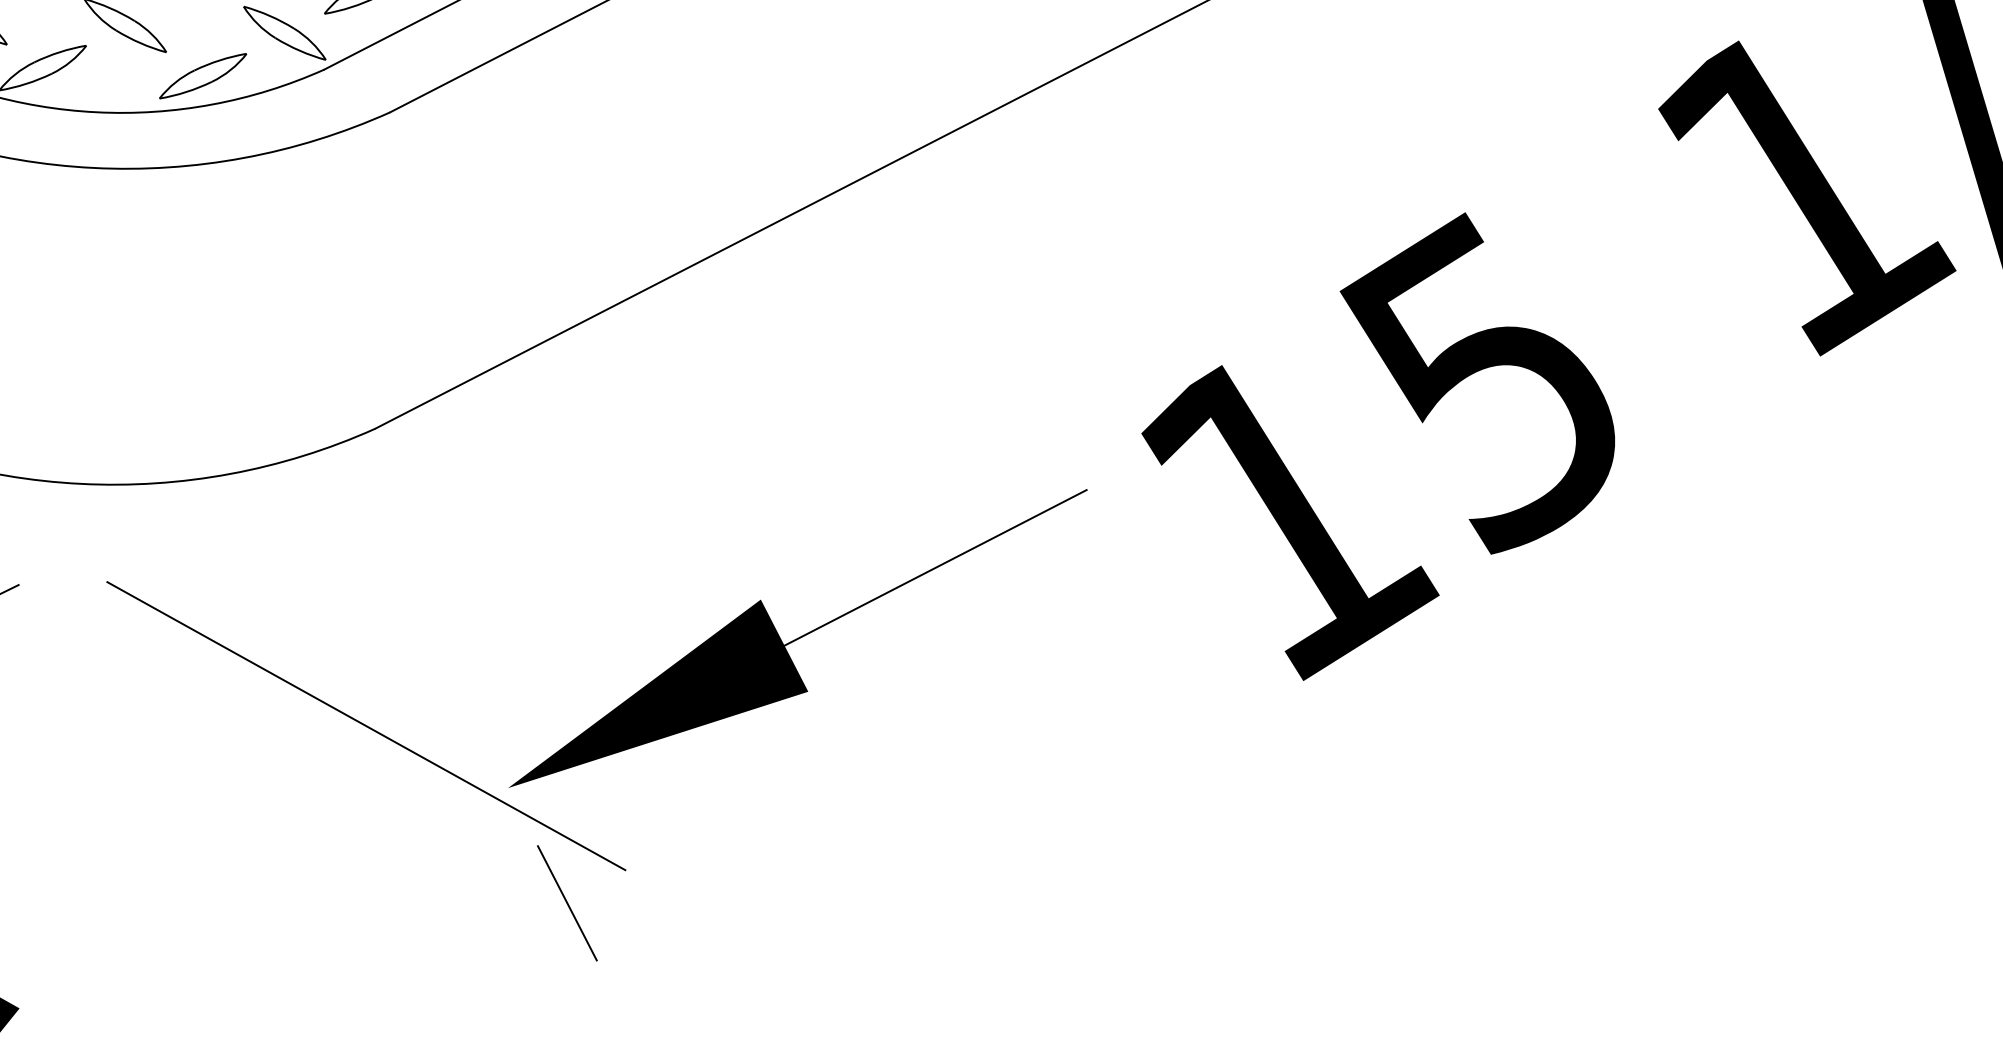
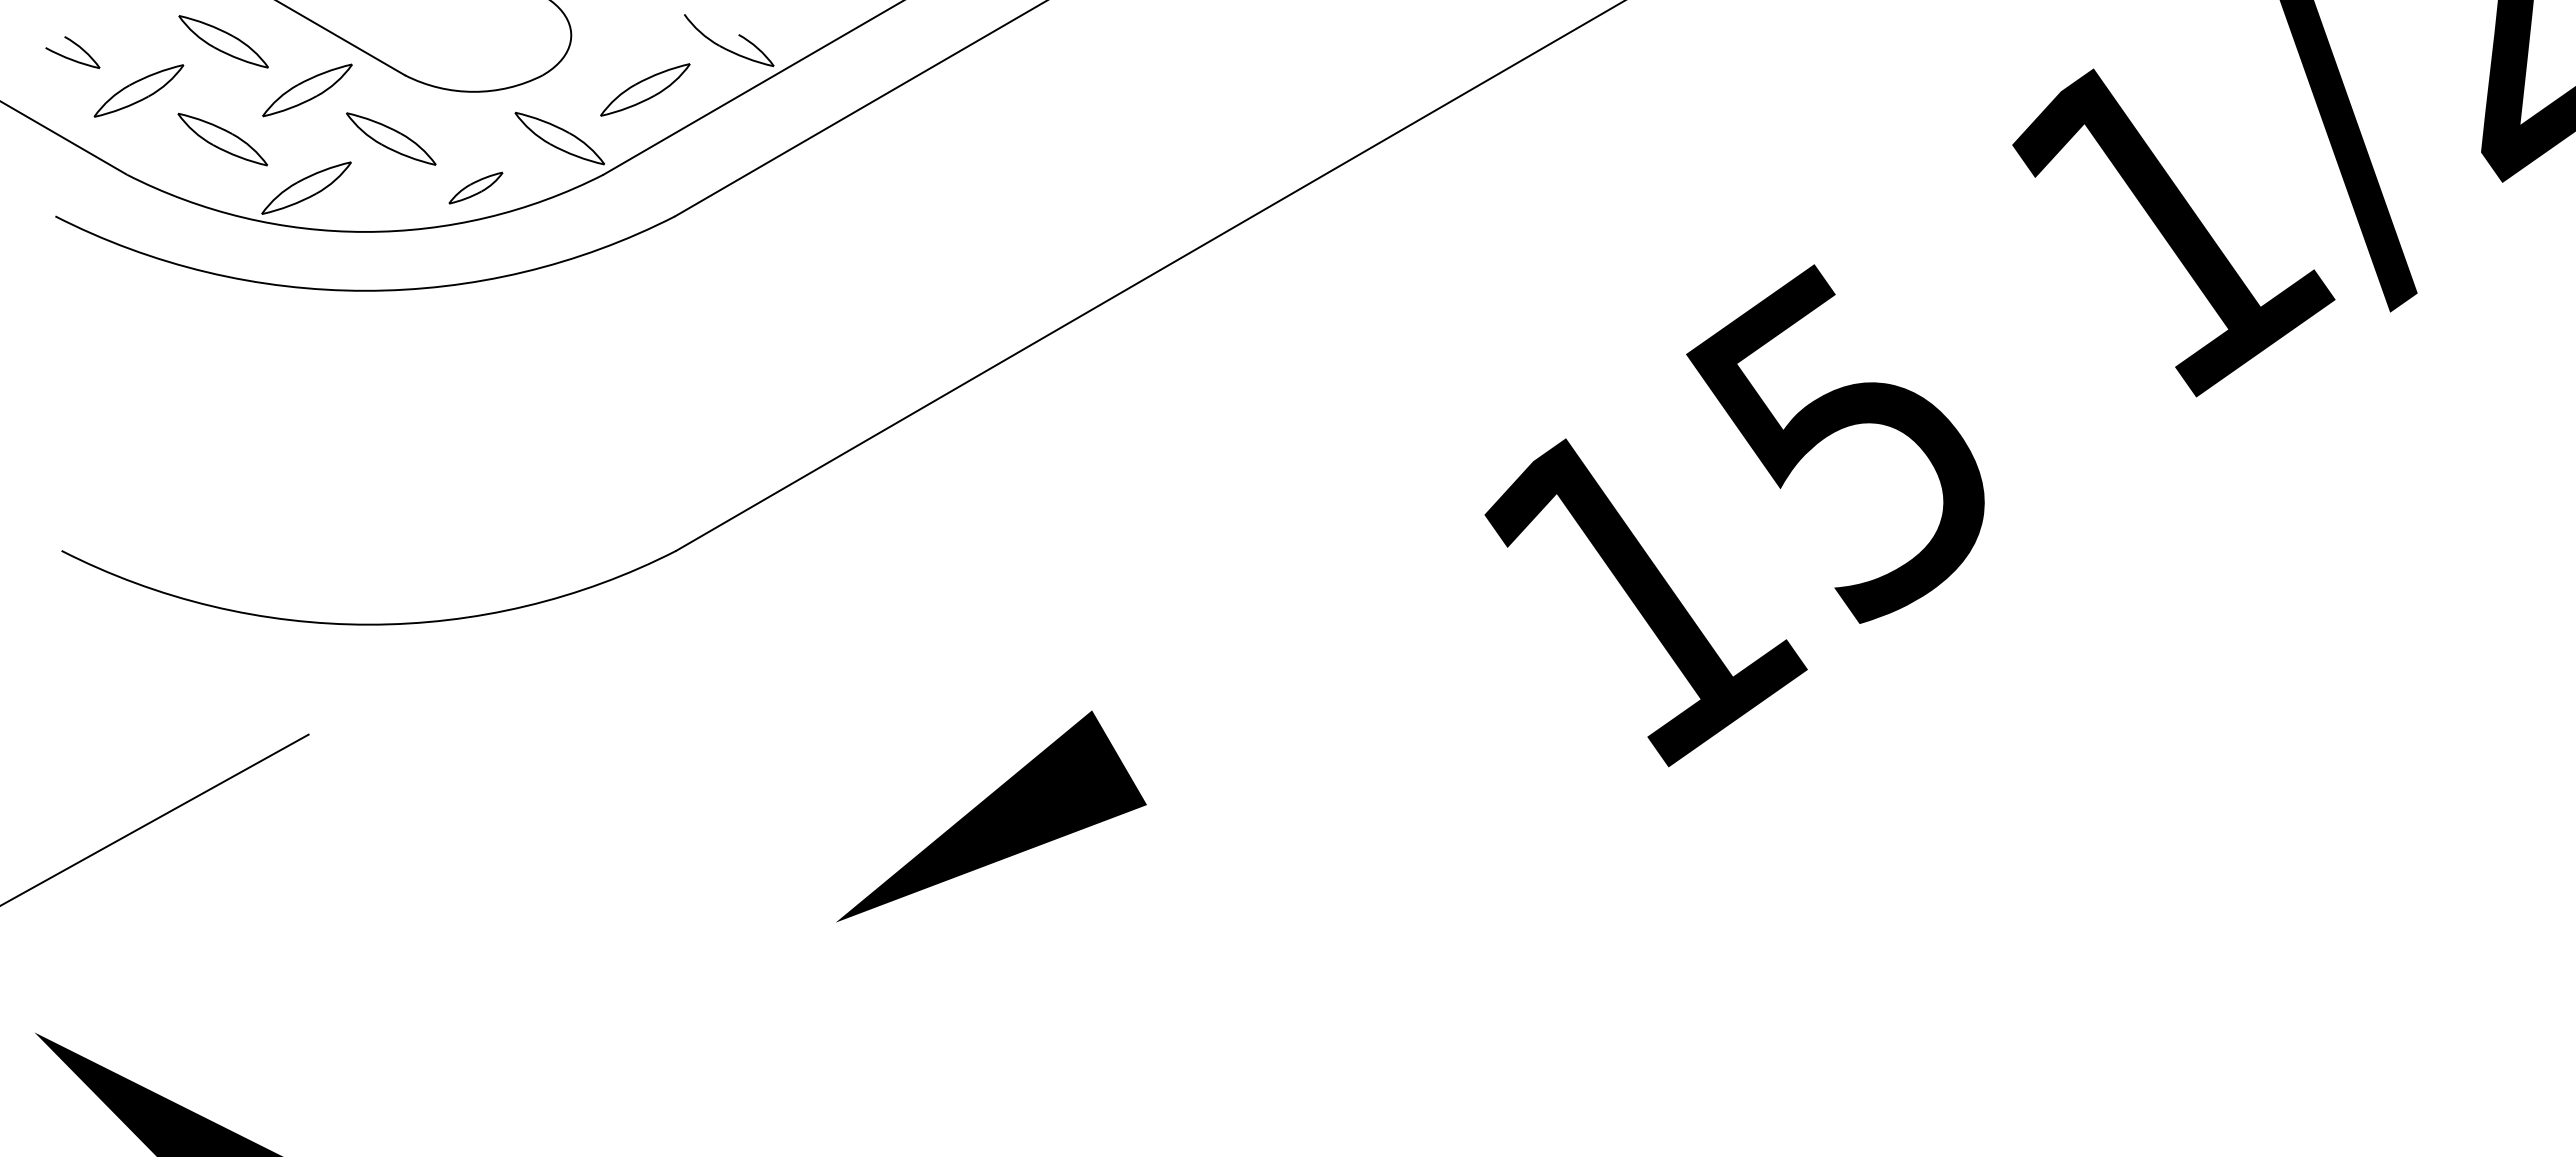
part: (202, 75) -> (475, 187), size x0.6
line: (935, 567) -> (1274, 667), removed
line: (366, 725) -> (682, 864), removed
line: (567, 902) -> (904, 1040), removed

